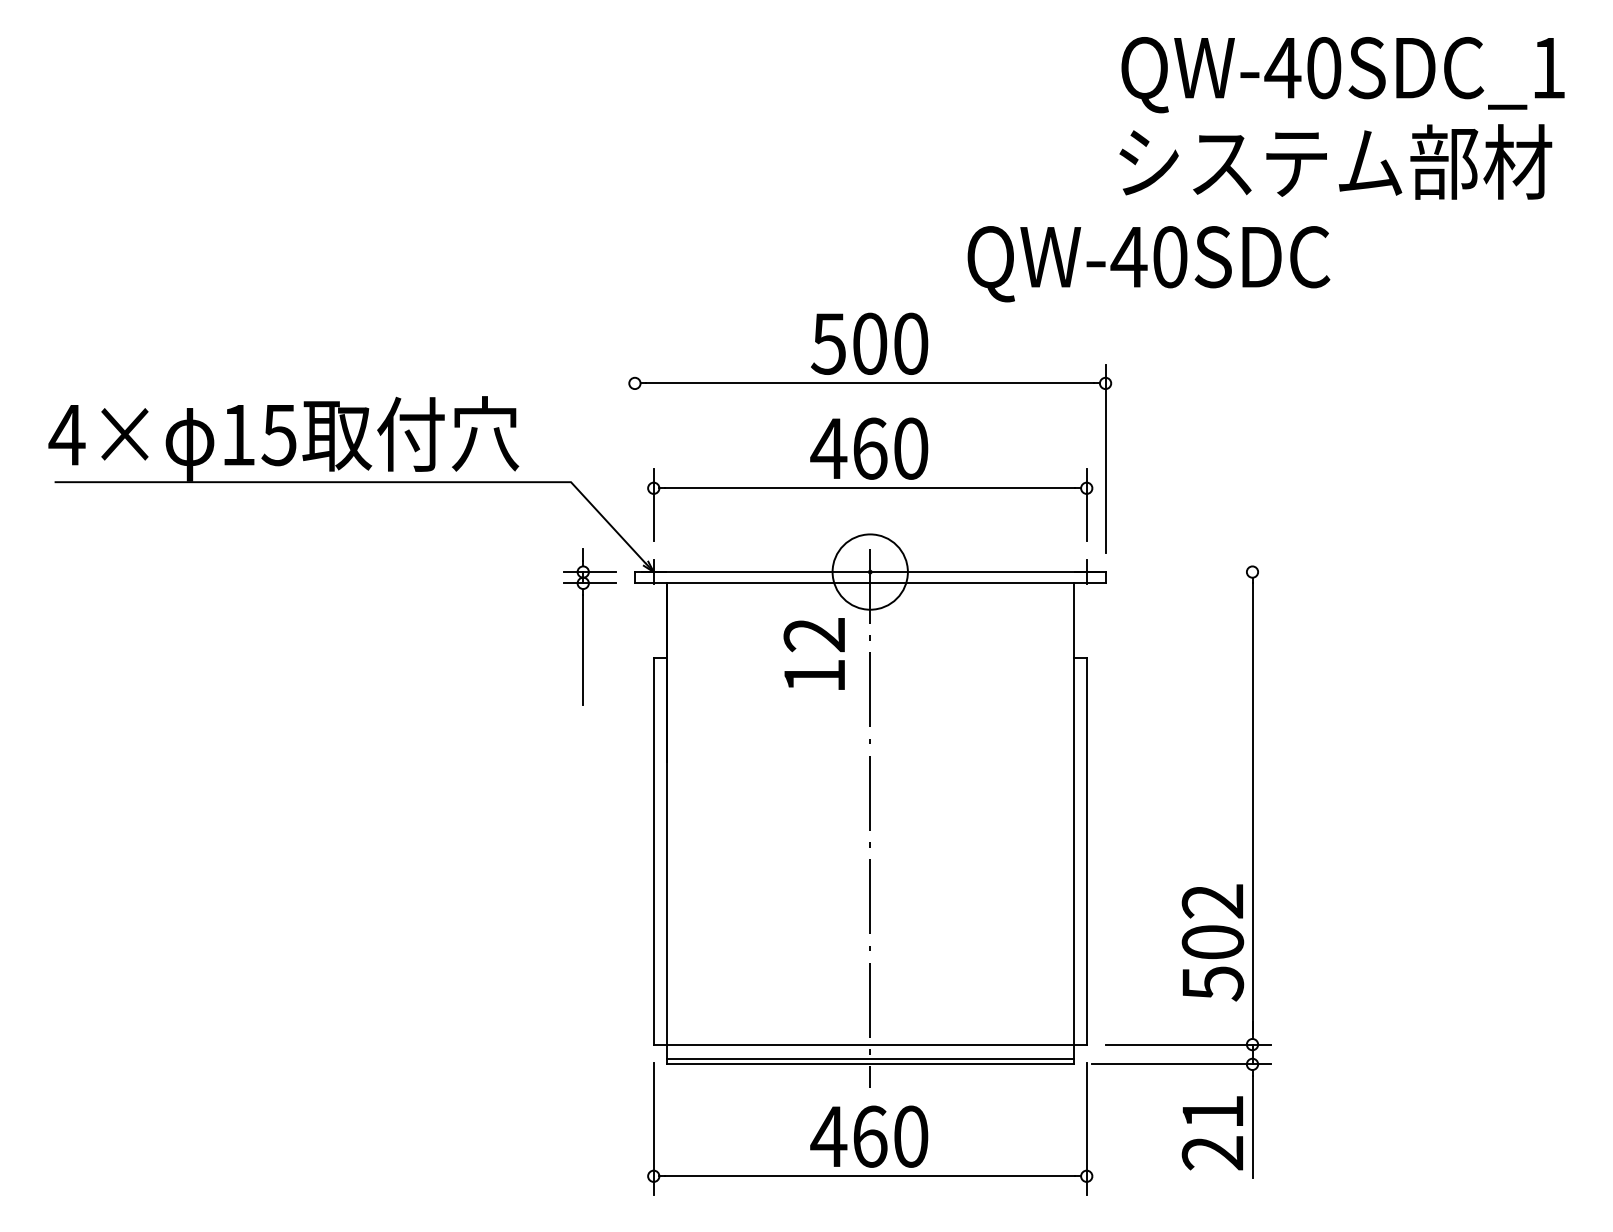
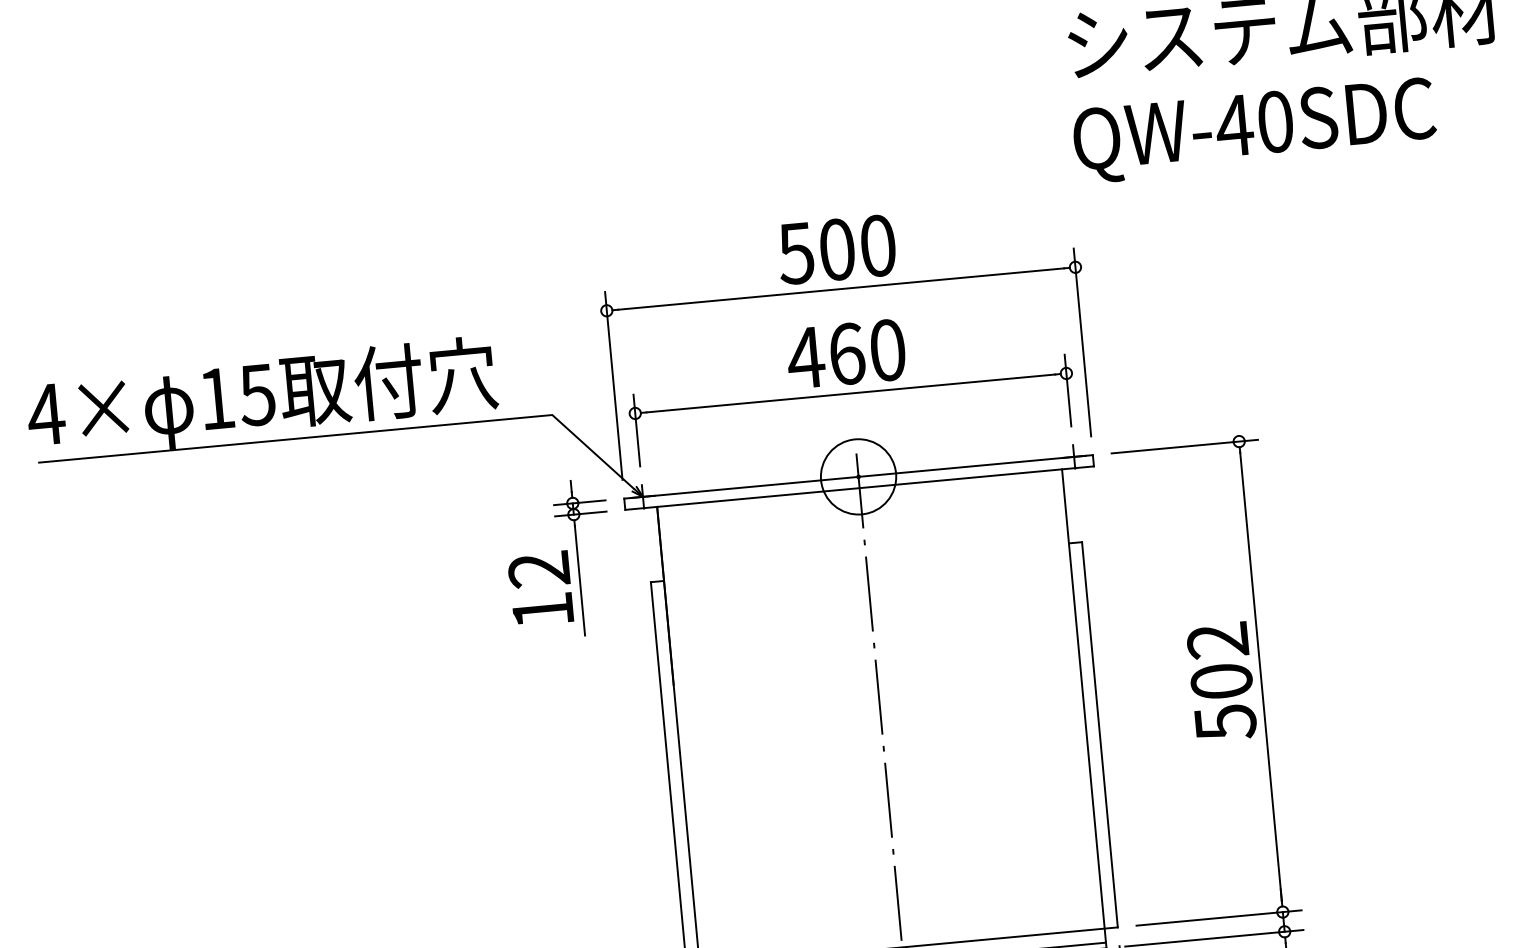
text: (1148, 264) -> (1254, 131), moved
line: (634, 458) -> (613, 385), added
line: (1197, 572) -> (1184, 447), added
text: (813, 653) -> (539, 588), moved
text: (1212, 942) -> (1221, 681), moved

